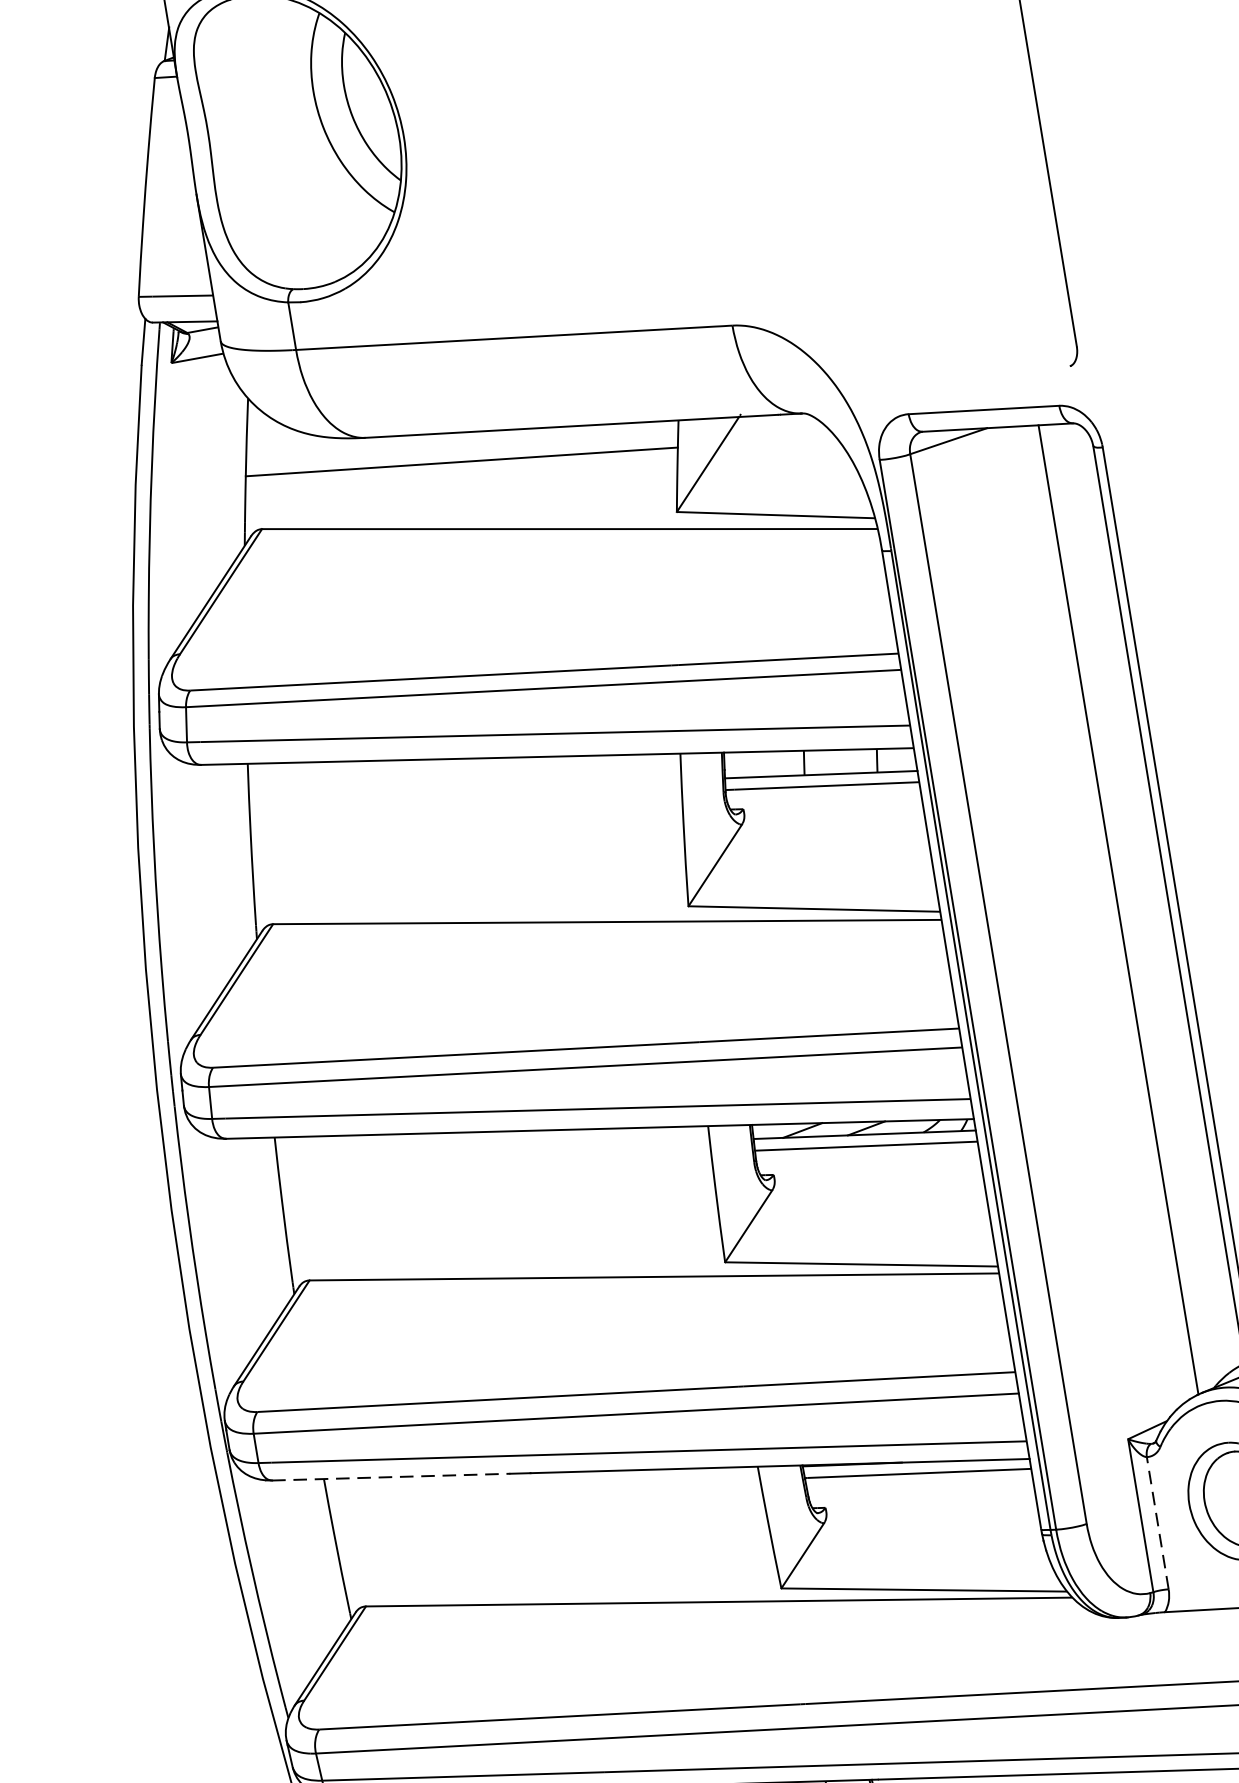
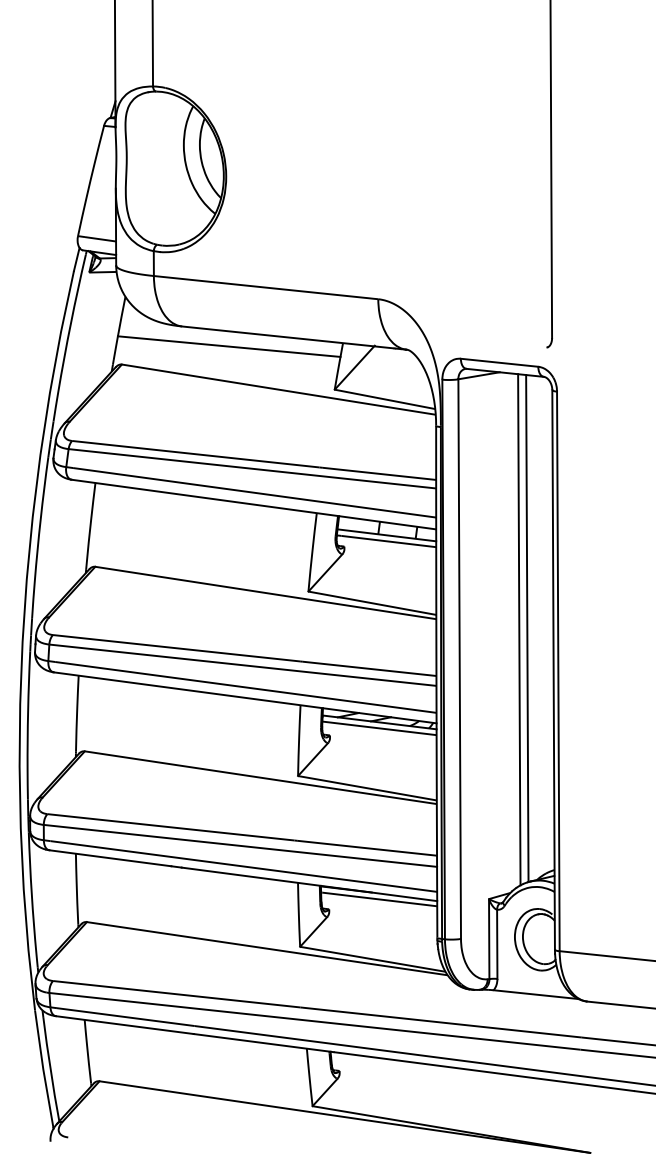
line: (1103, 914) -> (519, 629), added
line: (391, 1477) -> (110, 858), dashed -> solid
line: (1158, 1523) -> (497, 944), dashed -> solid

